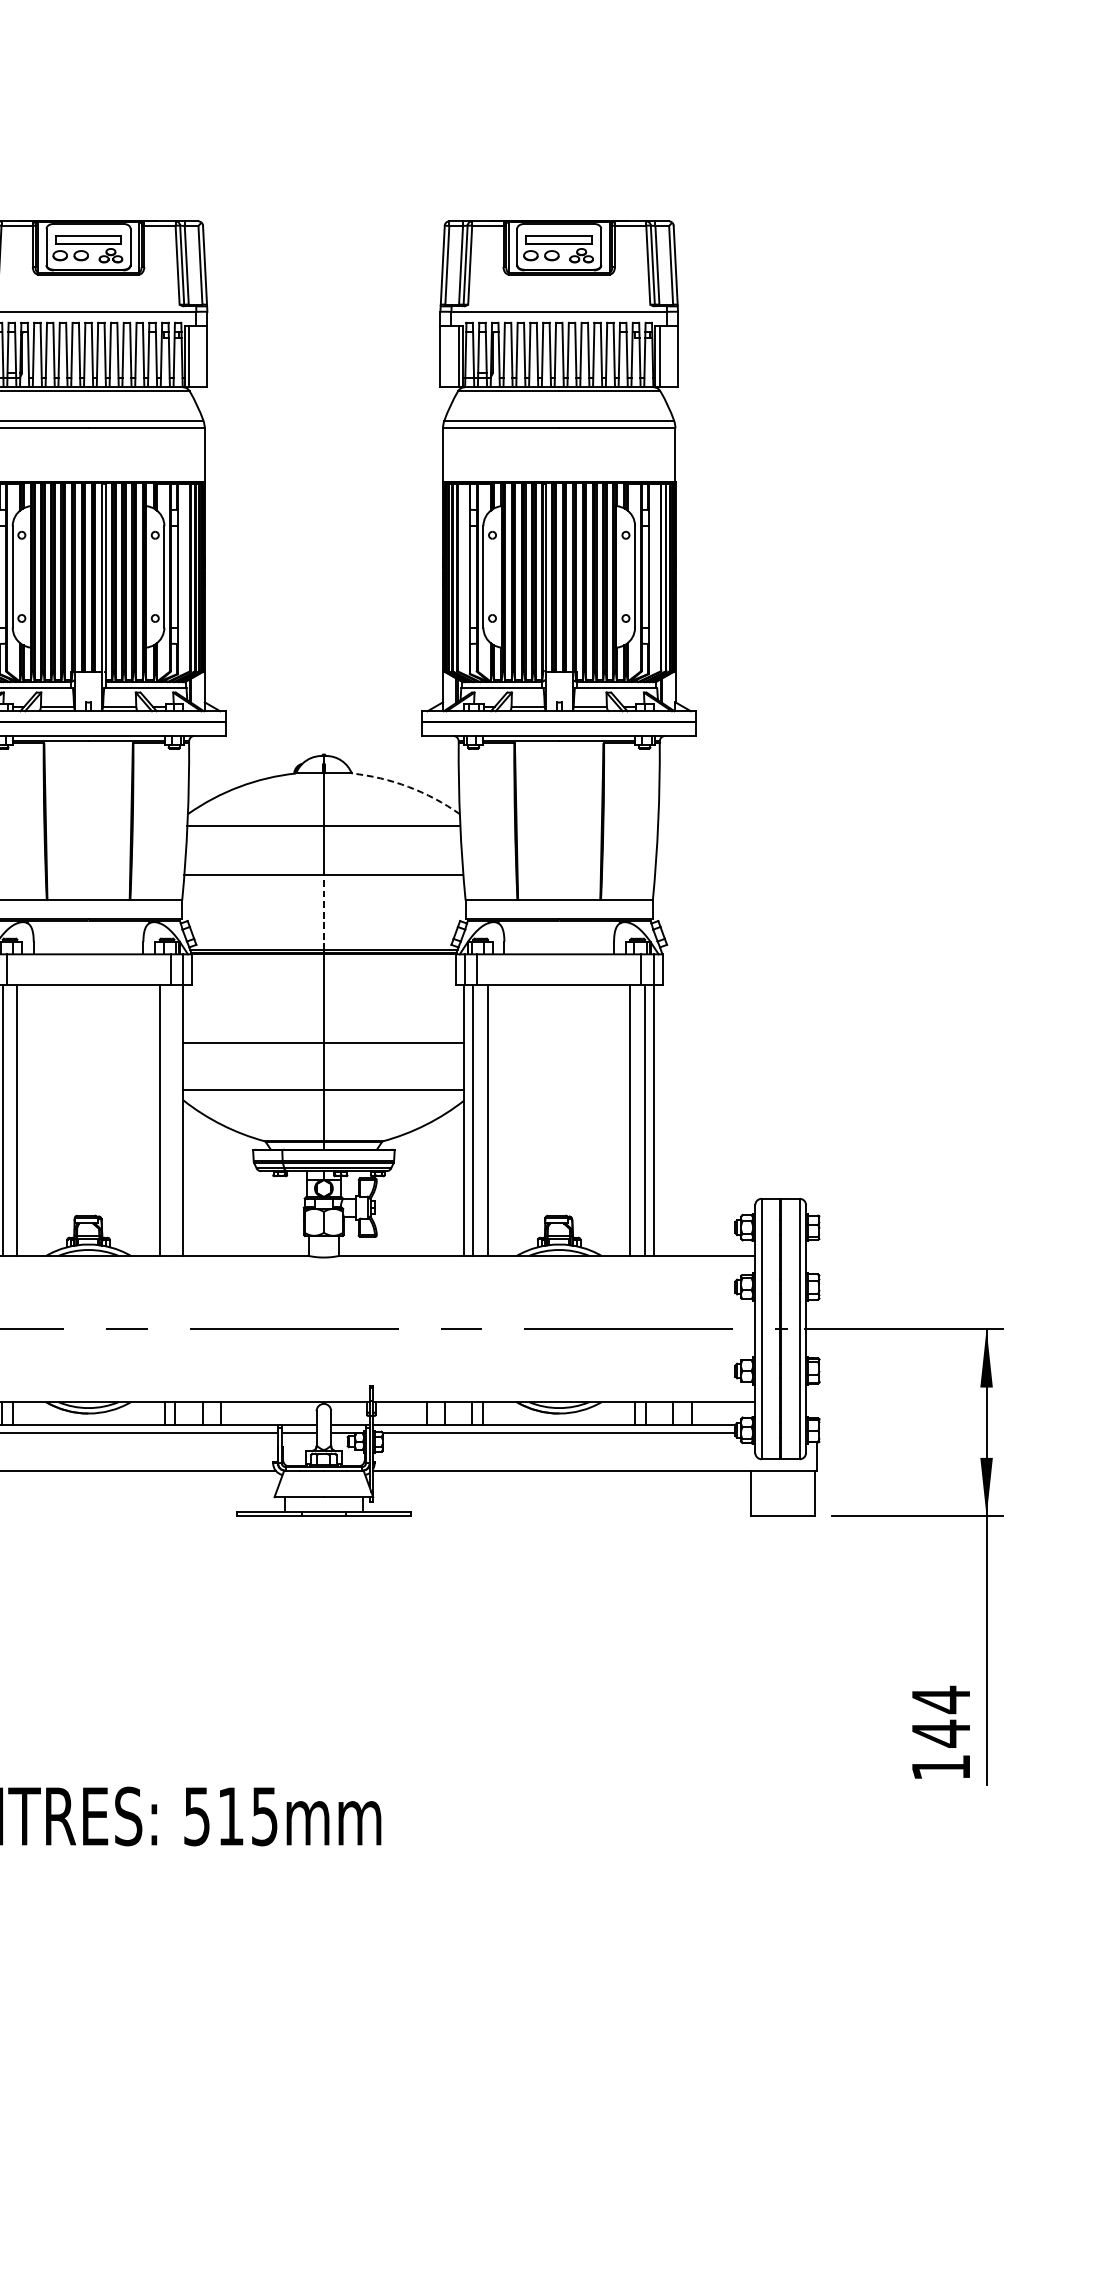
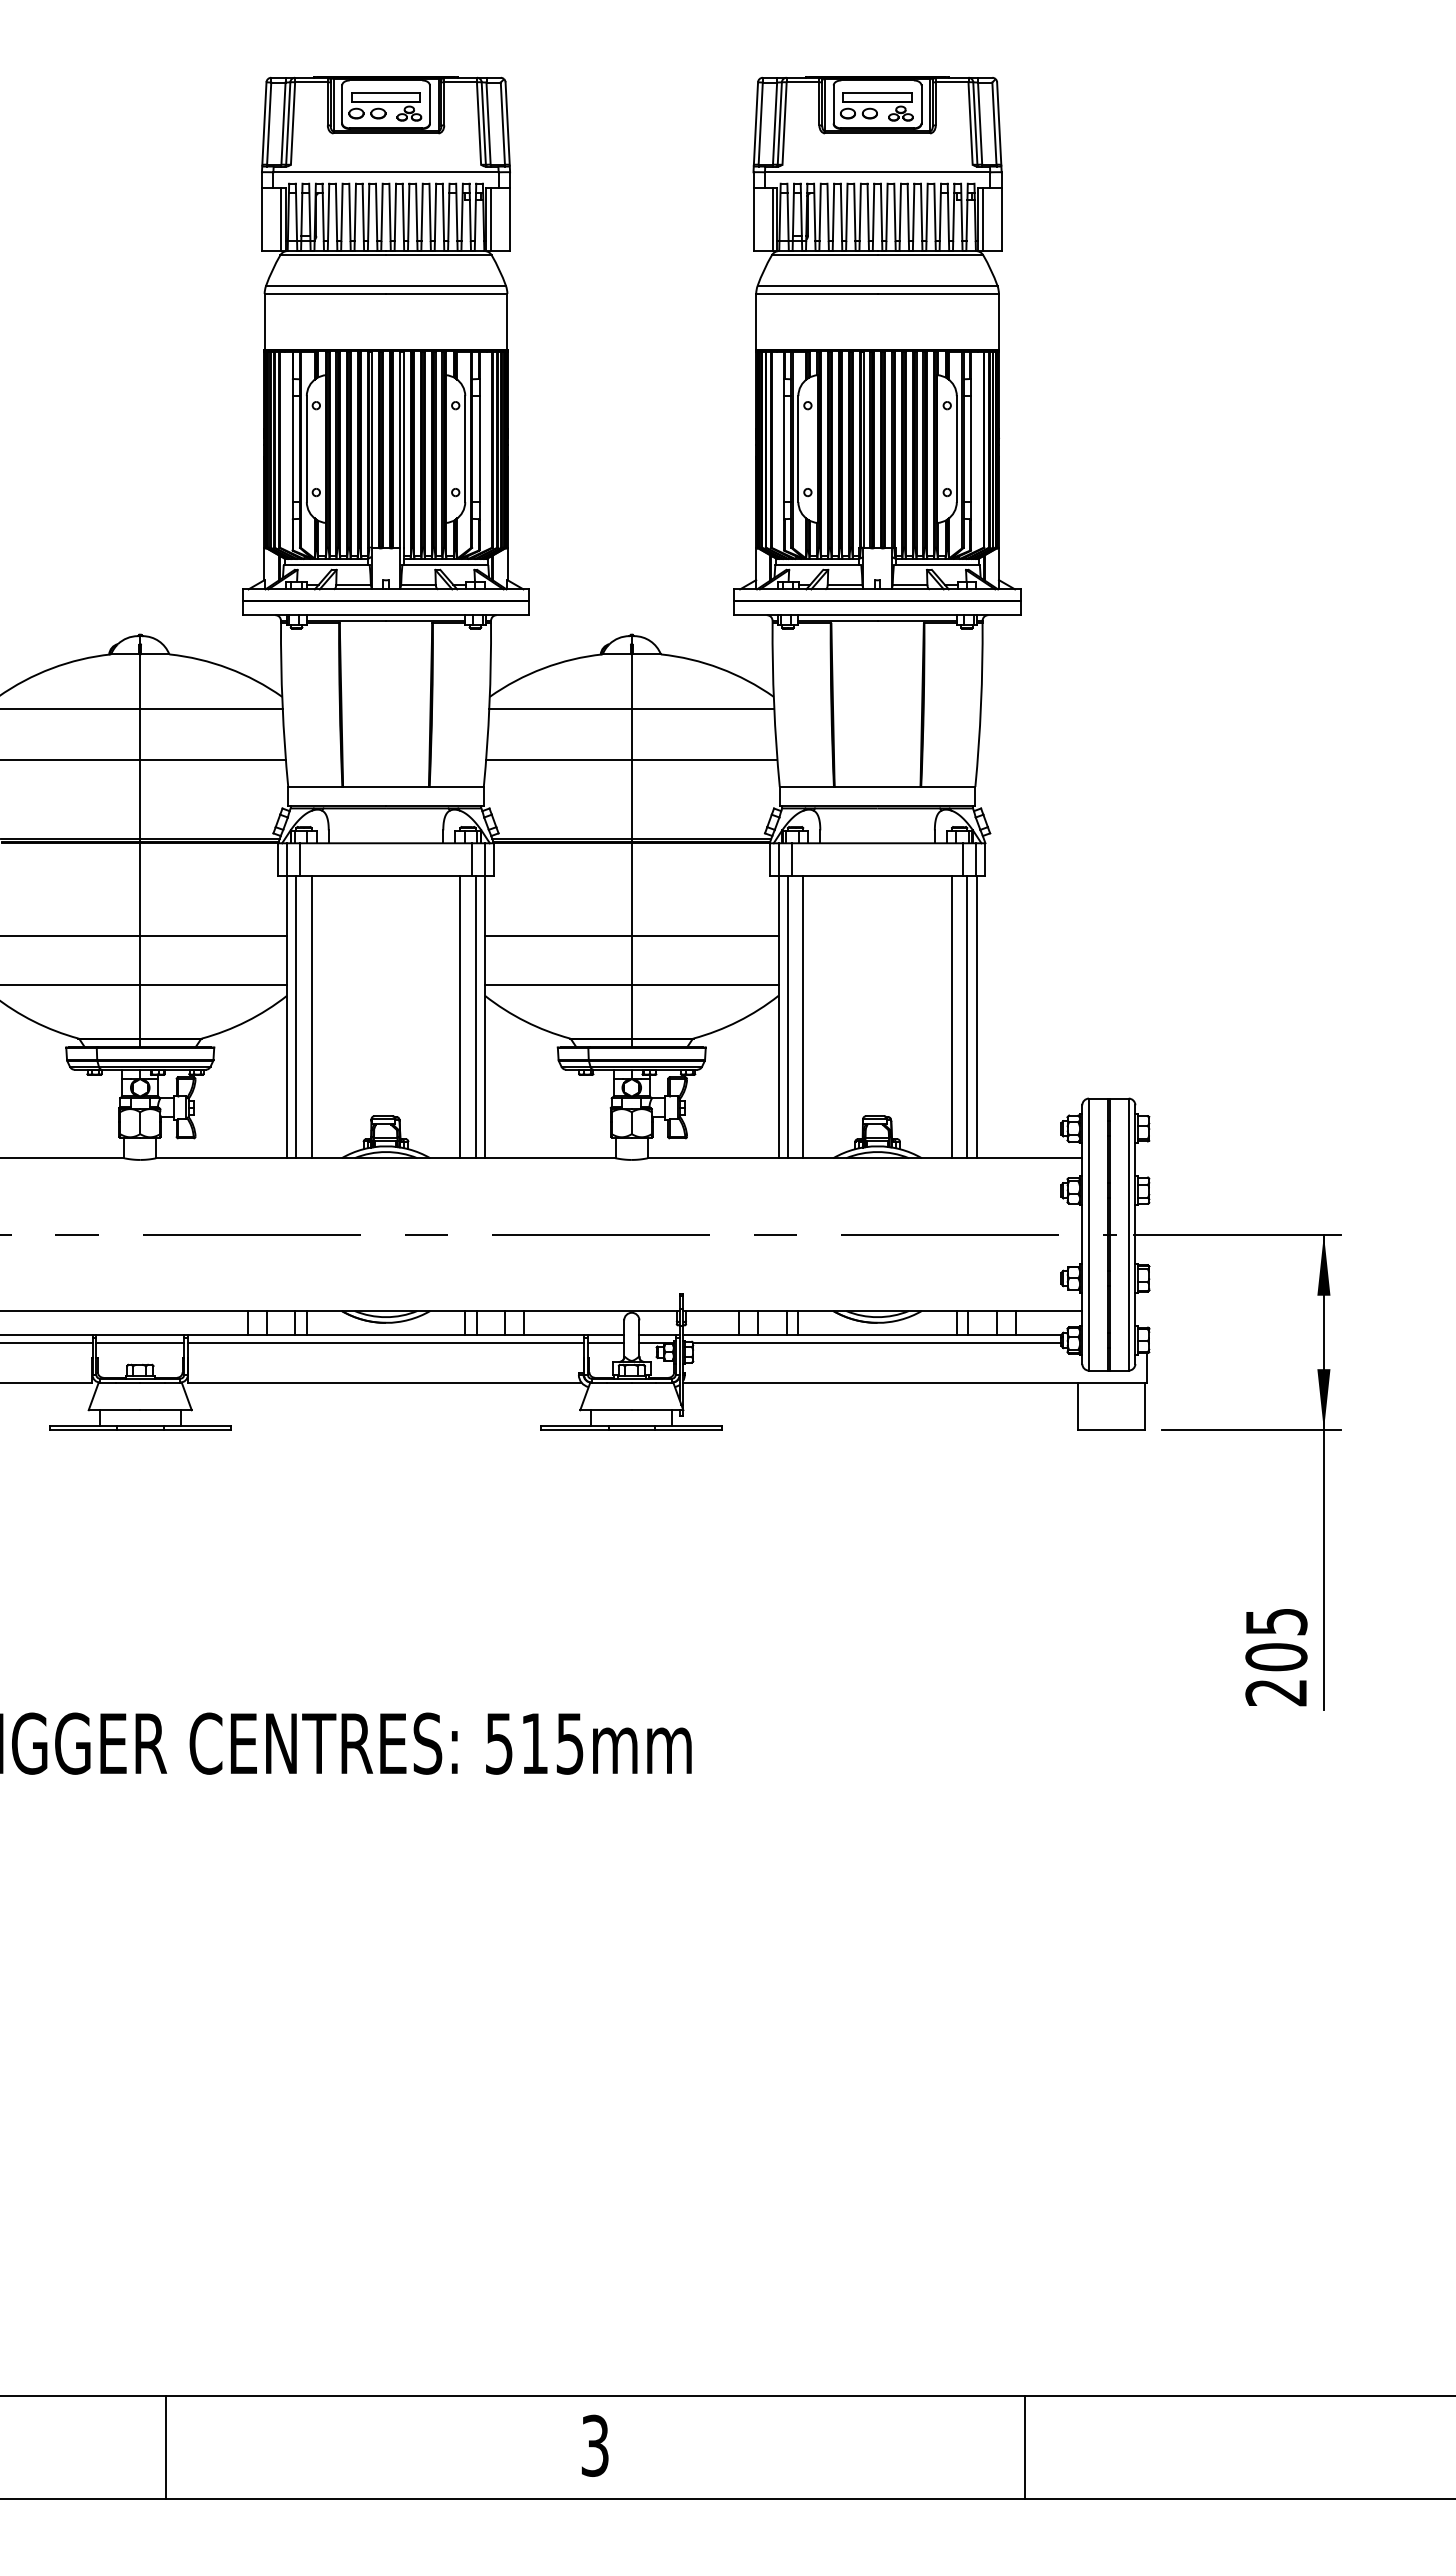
arc: (408, 786) -> (720, 668), dashed -> solid
line: (323, 911) -> (631, 798), dashed -> solid
line: (174, 1120) -> (475, 1016), added
text: (941, 1732) -> (1276, 1656), 144 -> 205

